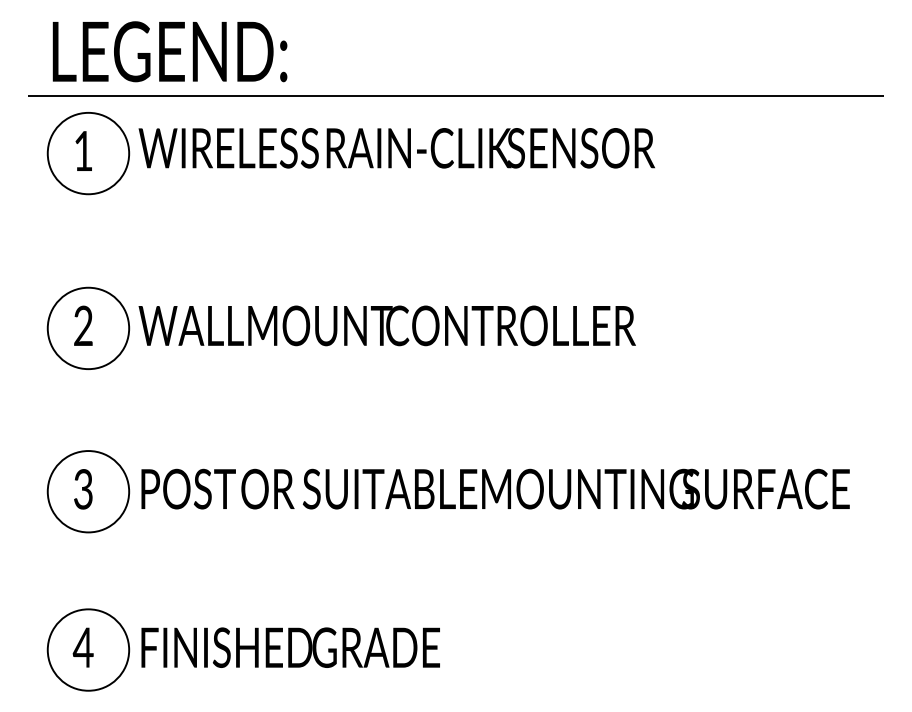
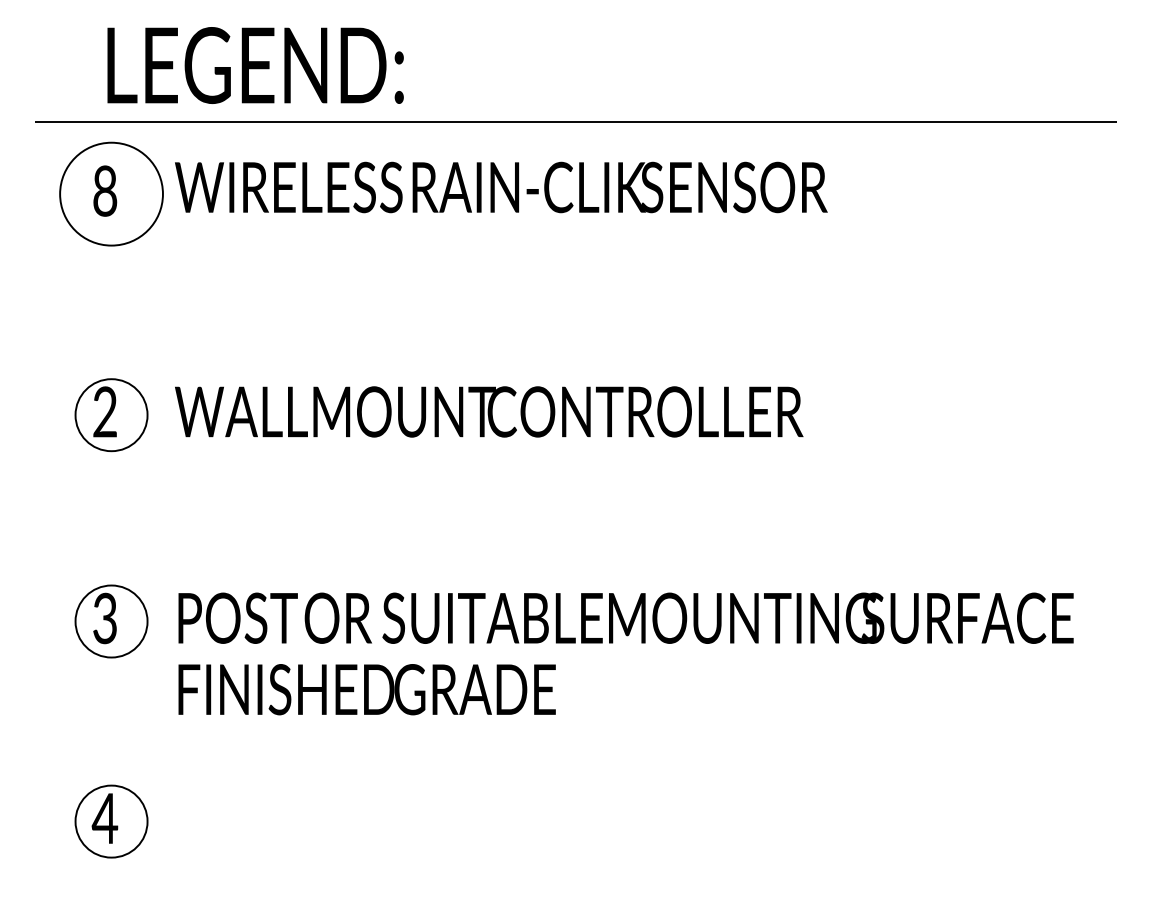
text: (169, 51) -> (255, 65), moved
text: (83, 150) -> (105, 190), 1 -> 8
circle: (88, 327) -> (111, 414), size x0.7
circle: (88, 491) -> (111, 621), size x0.7
text: (290, 647) -> (366, 689), moved
circle: (88, 649) -> (111, 821), size x0.7

